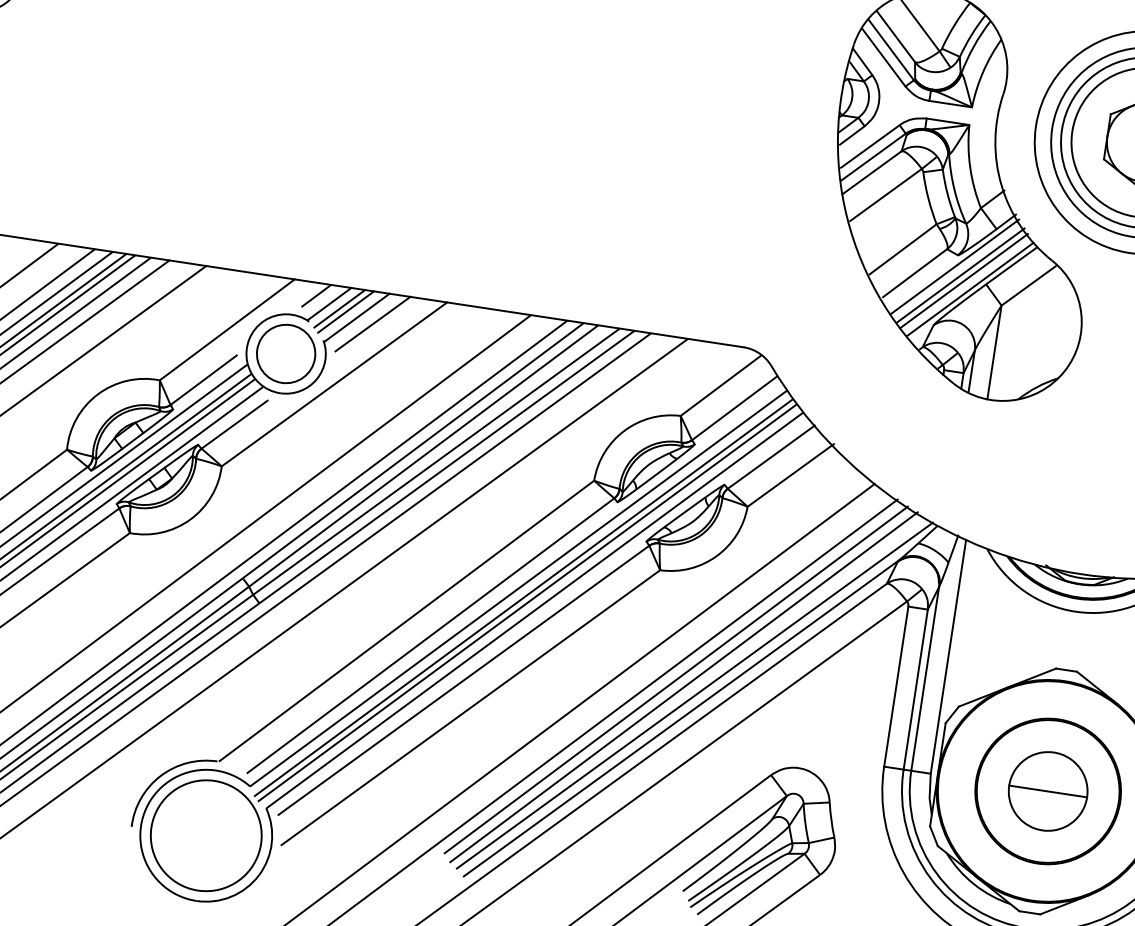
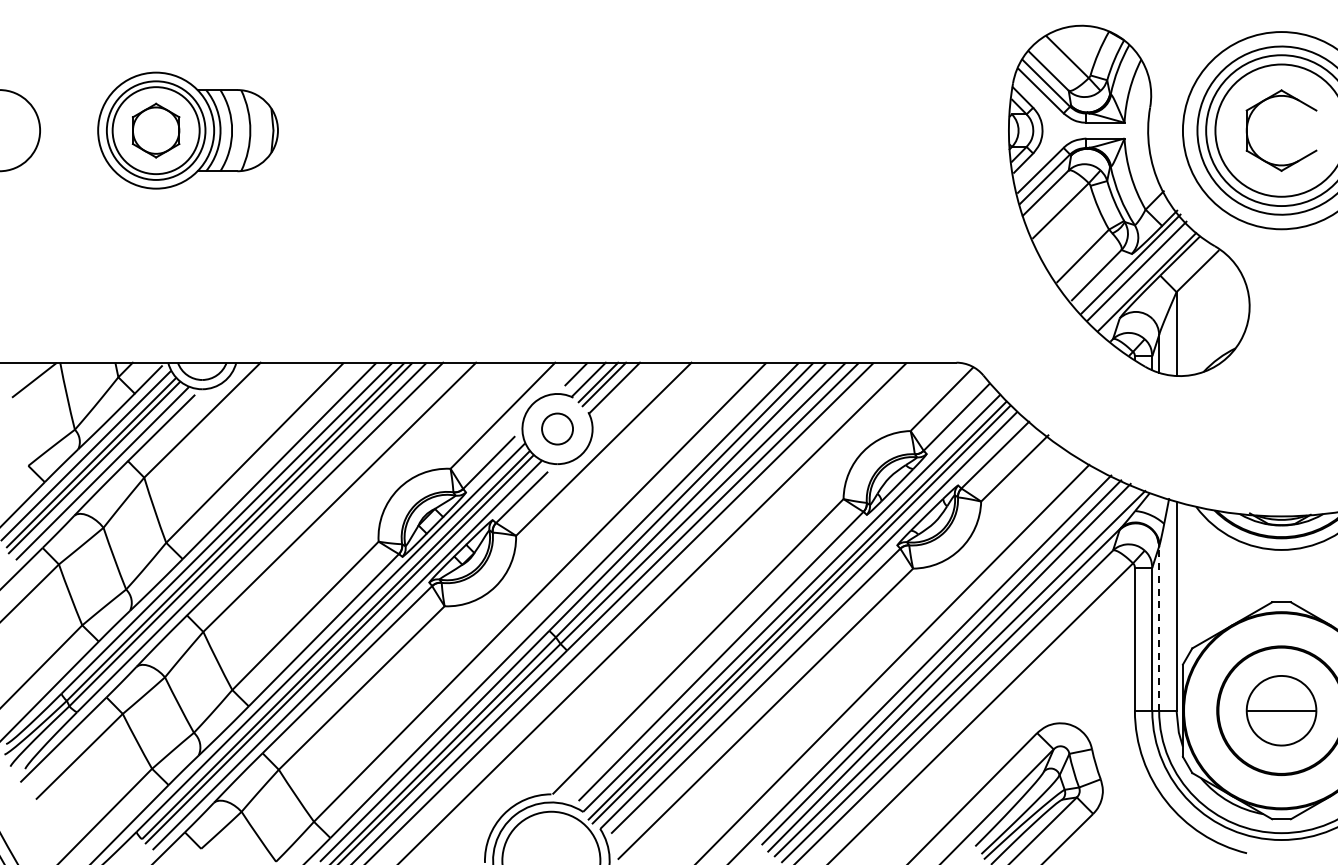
line: (964, 280) -> (1140, 275), removed
line: (372, 324) -> (629, 391), removed
circle: (286, 353) -> (557, 428), size x0.6
line: (925, 678) -> (1159, 628), solid -> dashed

